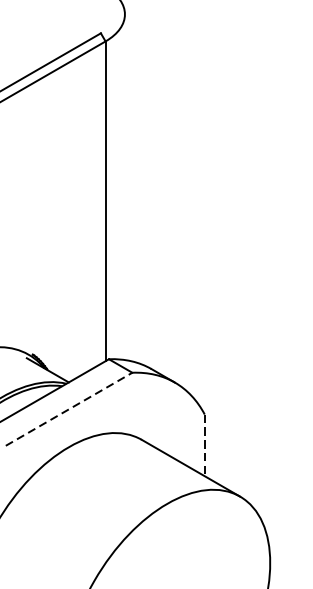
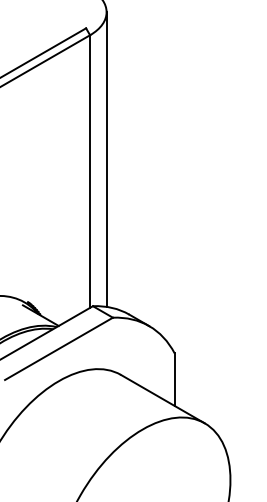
line: (124, 187) -> (106, 159), added
line: (69, 408) -> (59, 348), dashed -> solid
line: (204, 446) -> (174, 380), dashed -> solid

